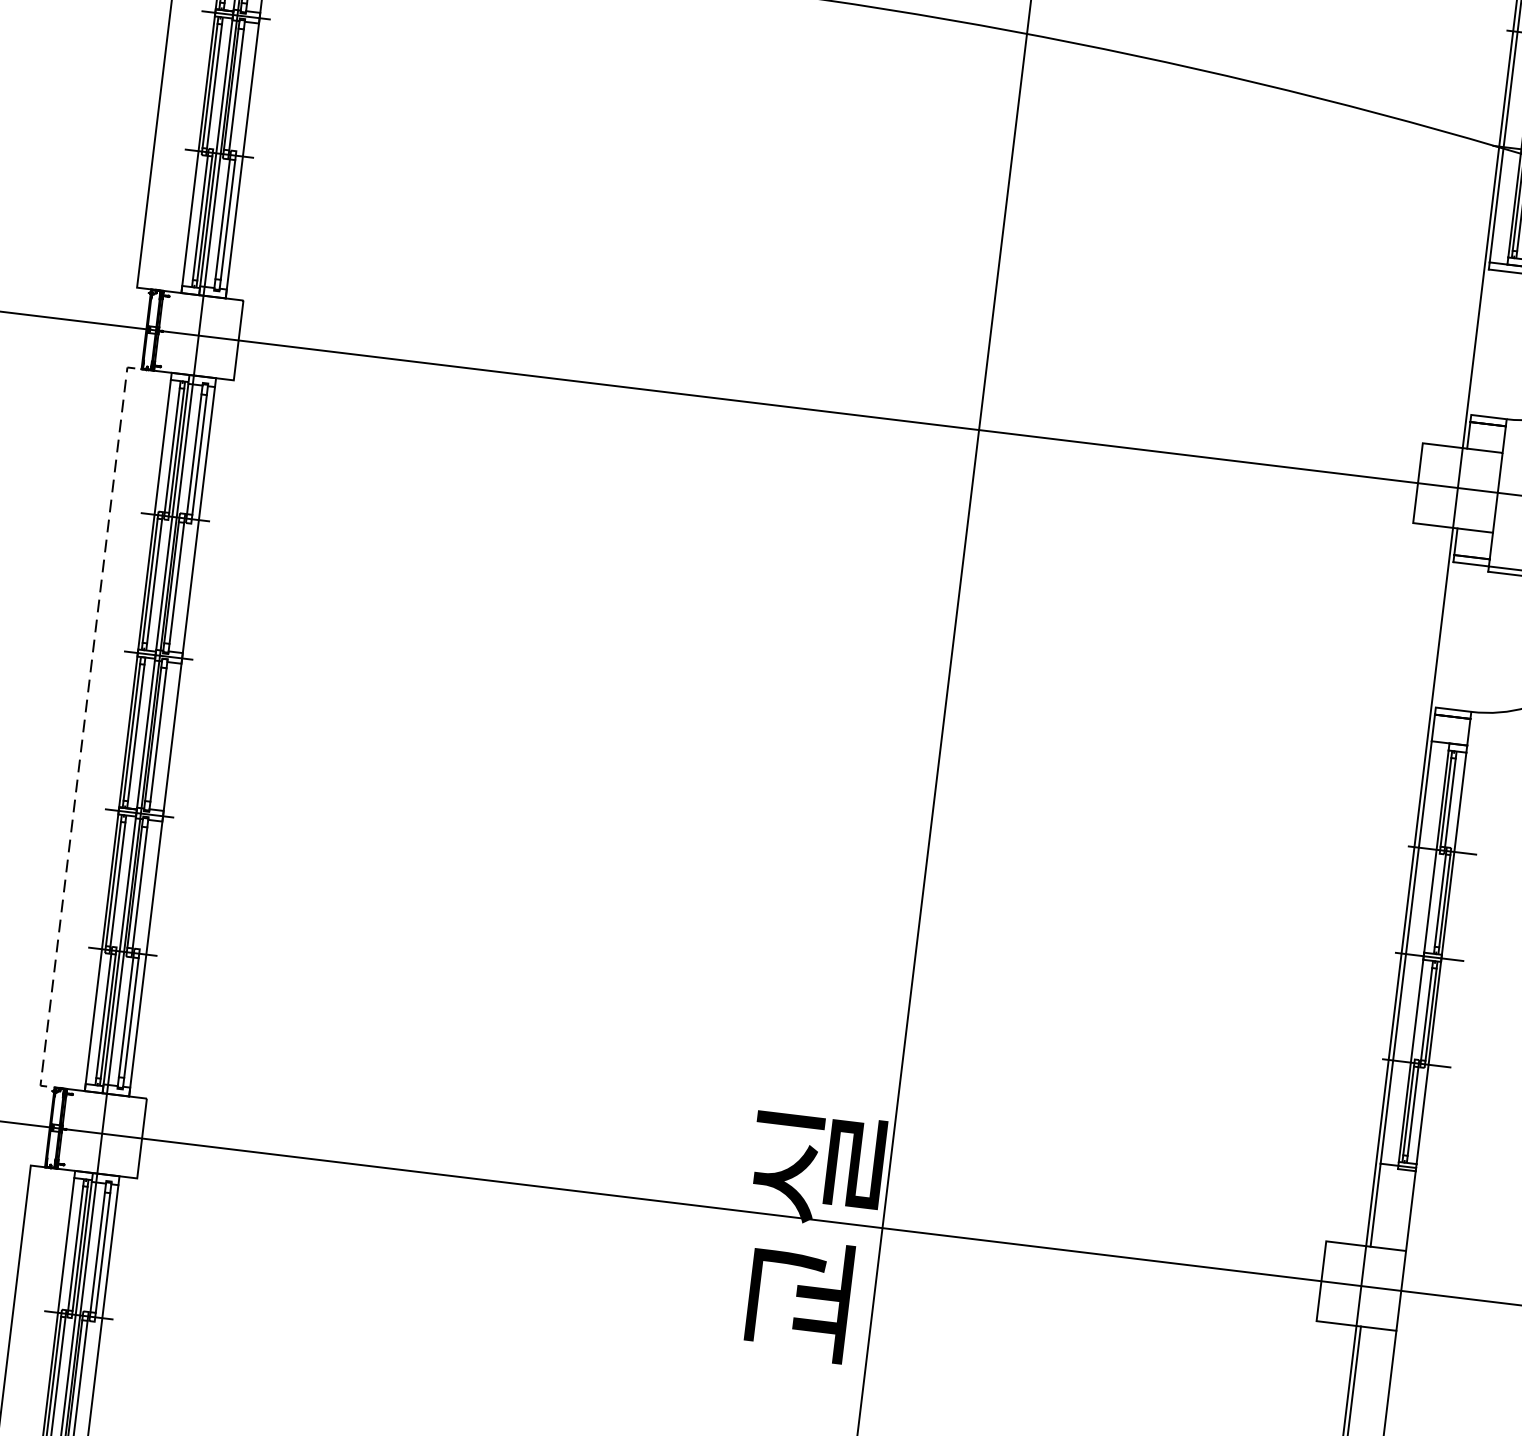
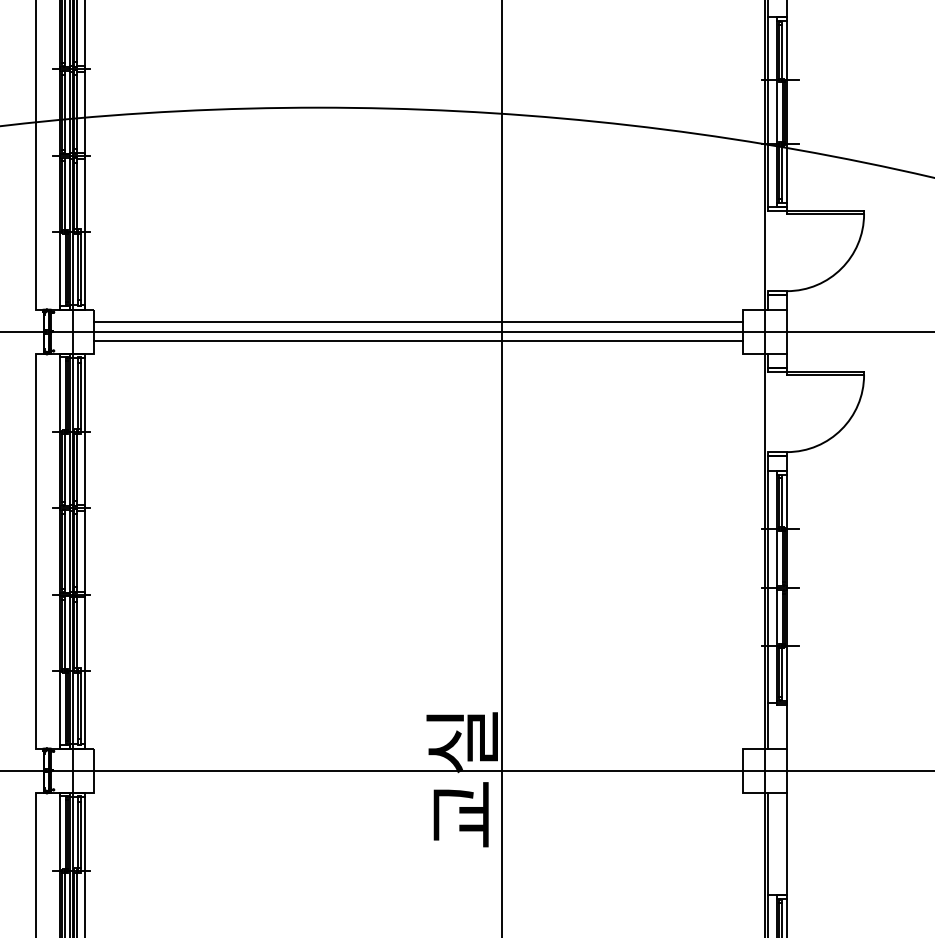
line: (830, 393) -> (418, 321), added
line: (825, 429) -> (418, 341), added
line: (83, 727) -> (35, 551), dashed -> solid

